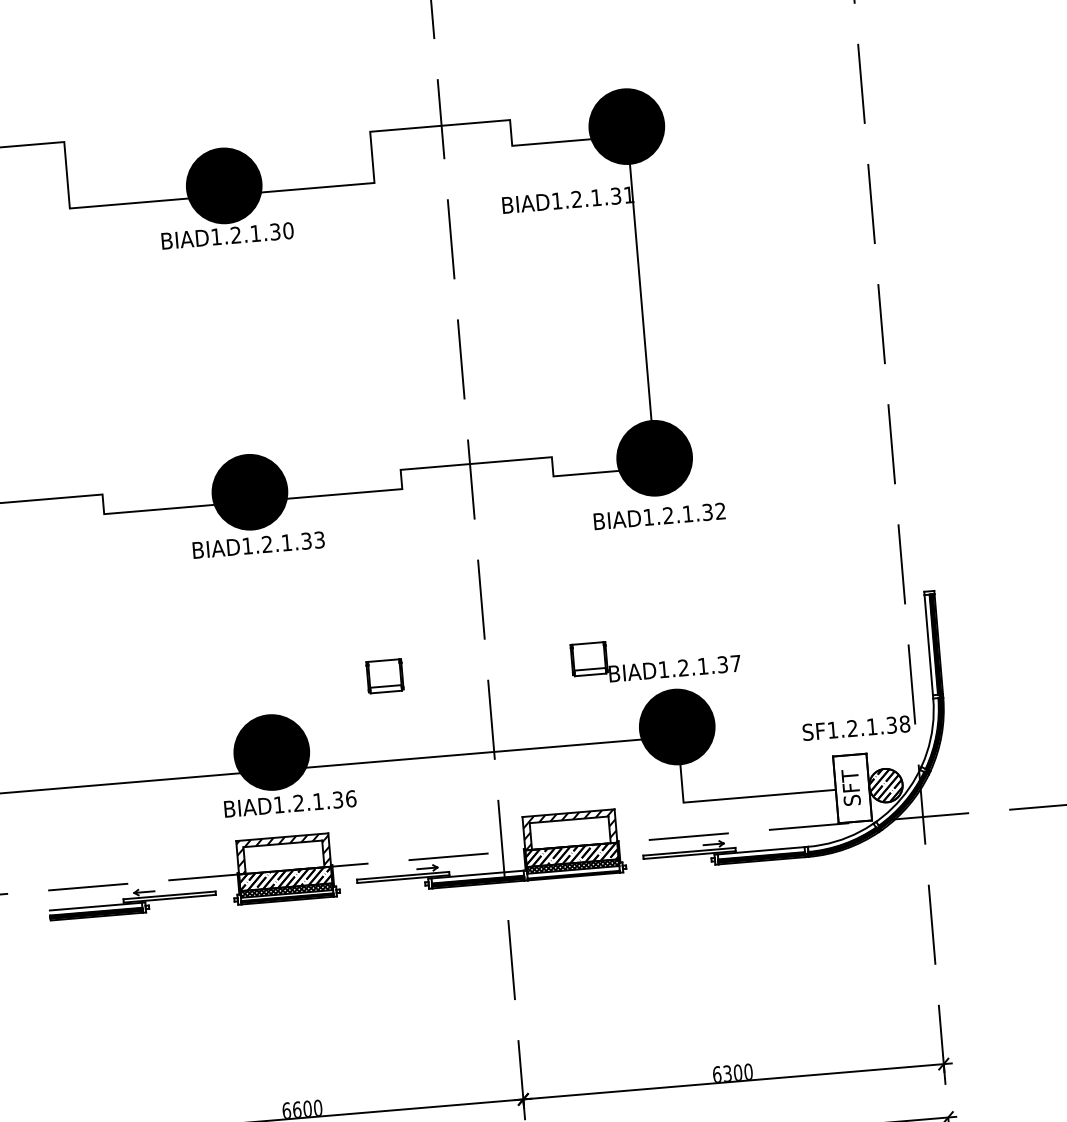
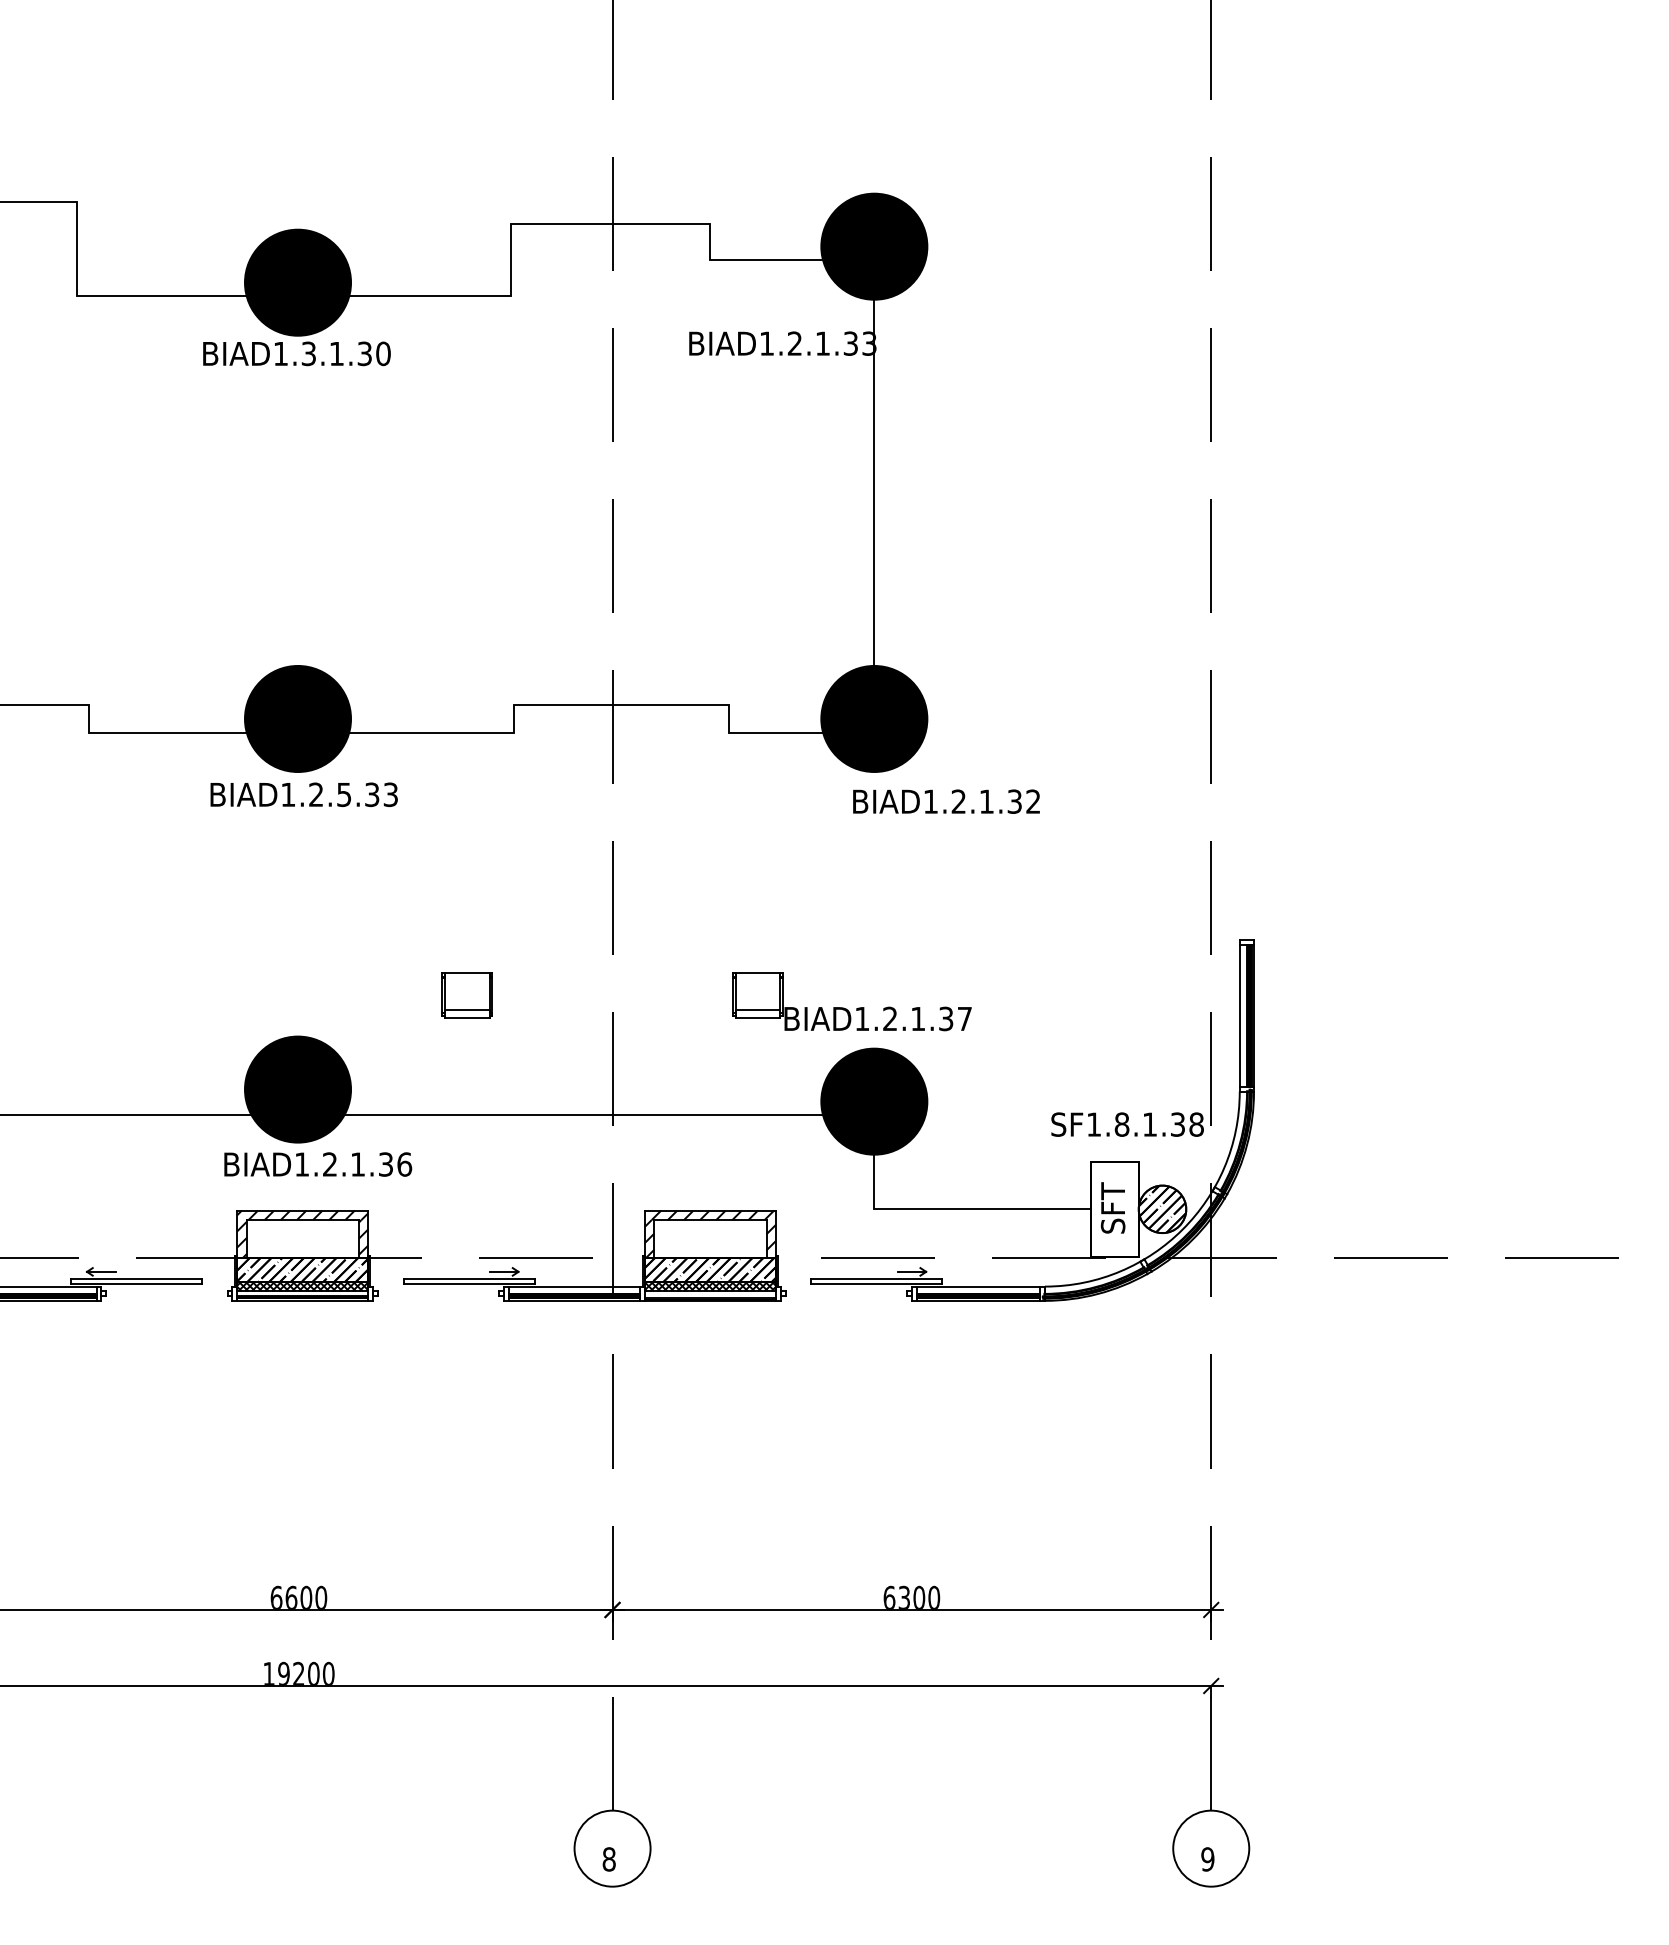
text: (629, 194) -> (869, 343), BIAD1.2.1.31 -> BIAD1.2.1.33
text: (235, 235) -> (308, 354), BIAD1.2.1.30 -> BIAD1.3.1.30
text: (659, 516) -> (946, 801), moved
text: (286, 543) -> (343, 795), BIAD1.2.1.33 -> BIAD1.2.5.33
text: (852, 728) -> (1121, 1124), SF1.2.1.38 -> SF1.8.1.38

